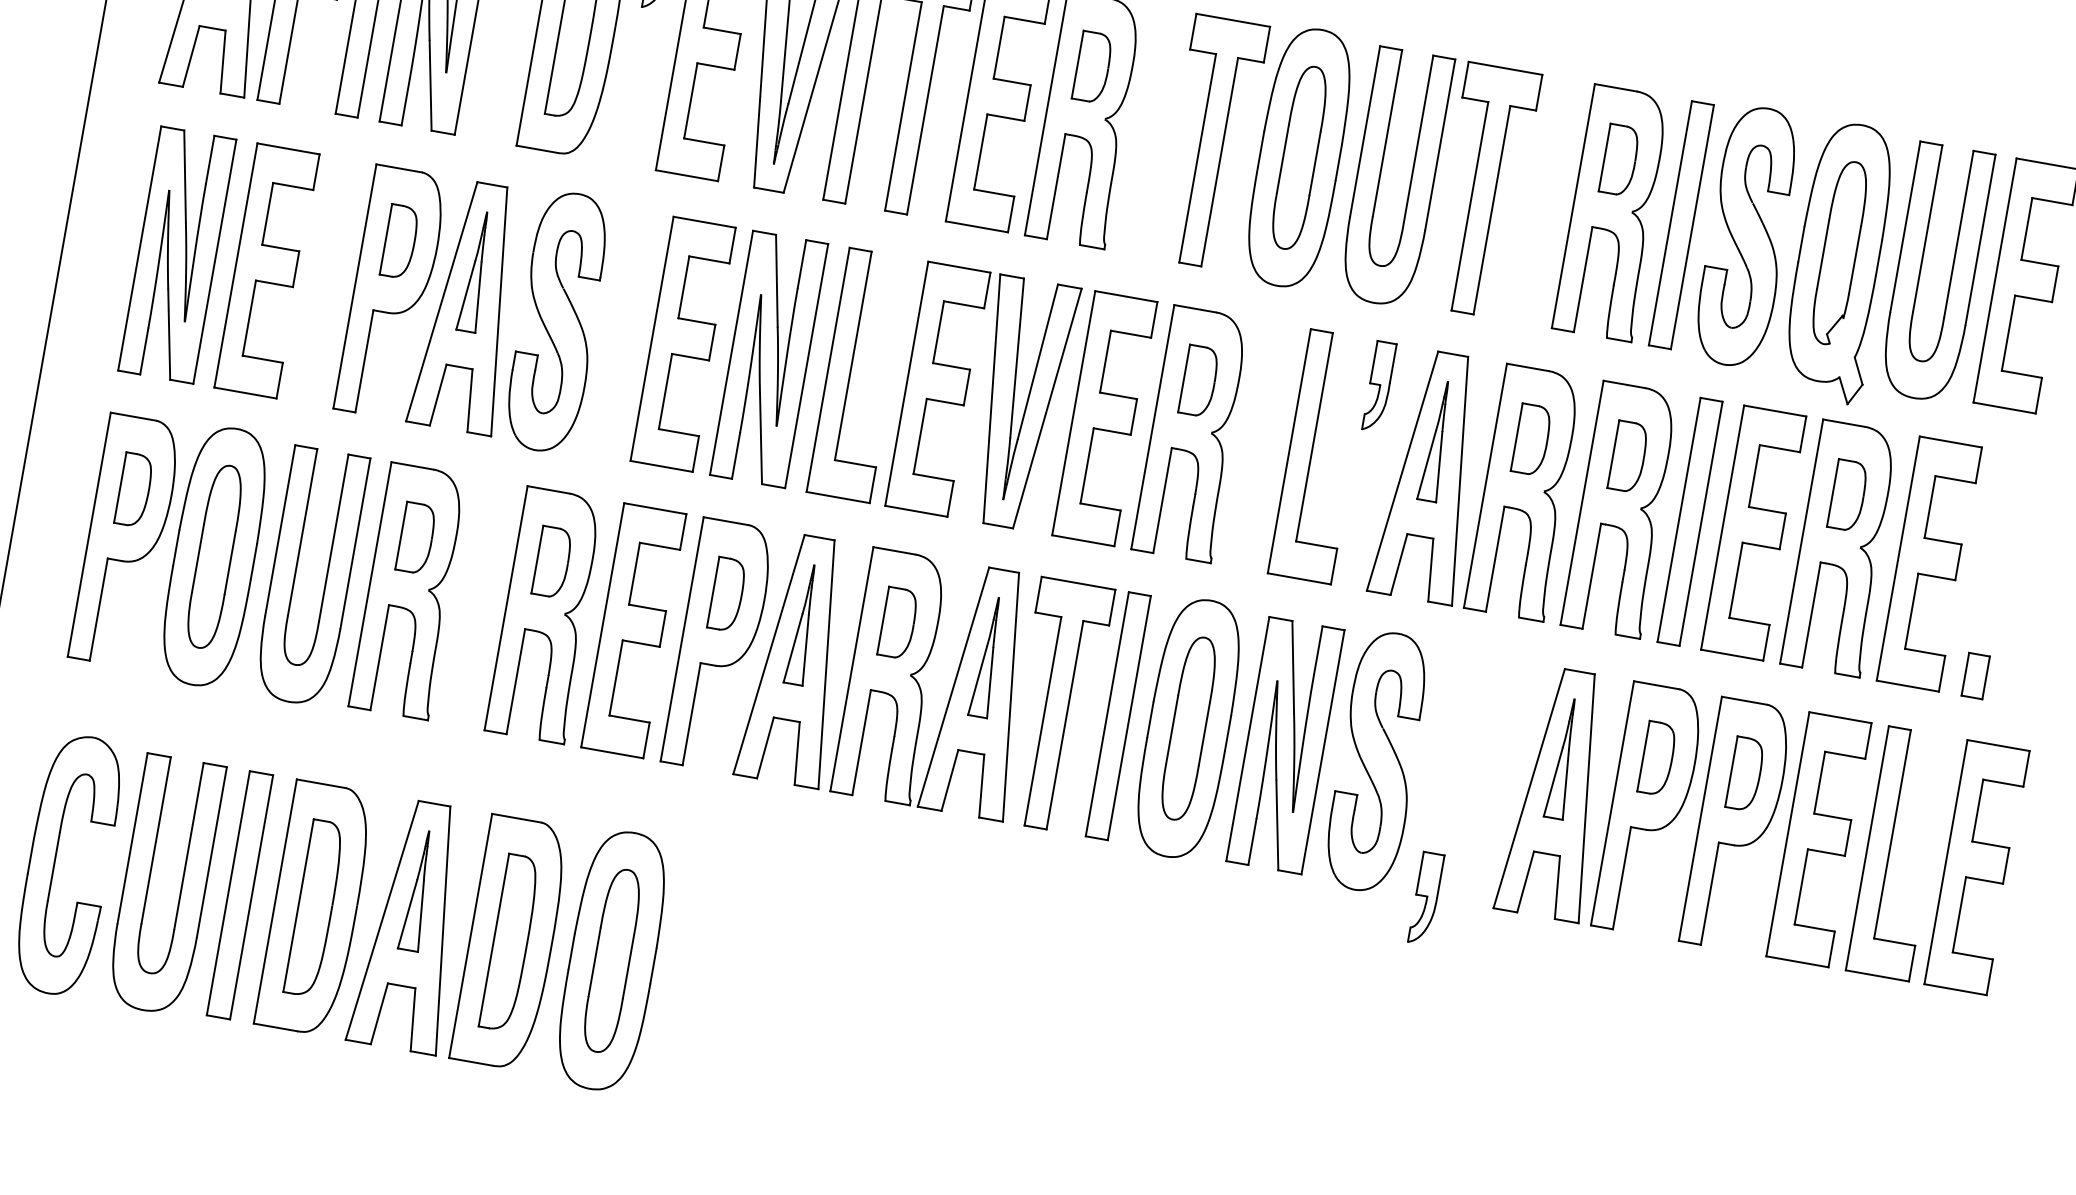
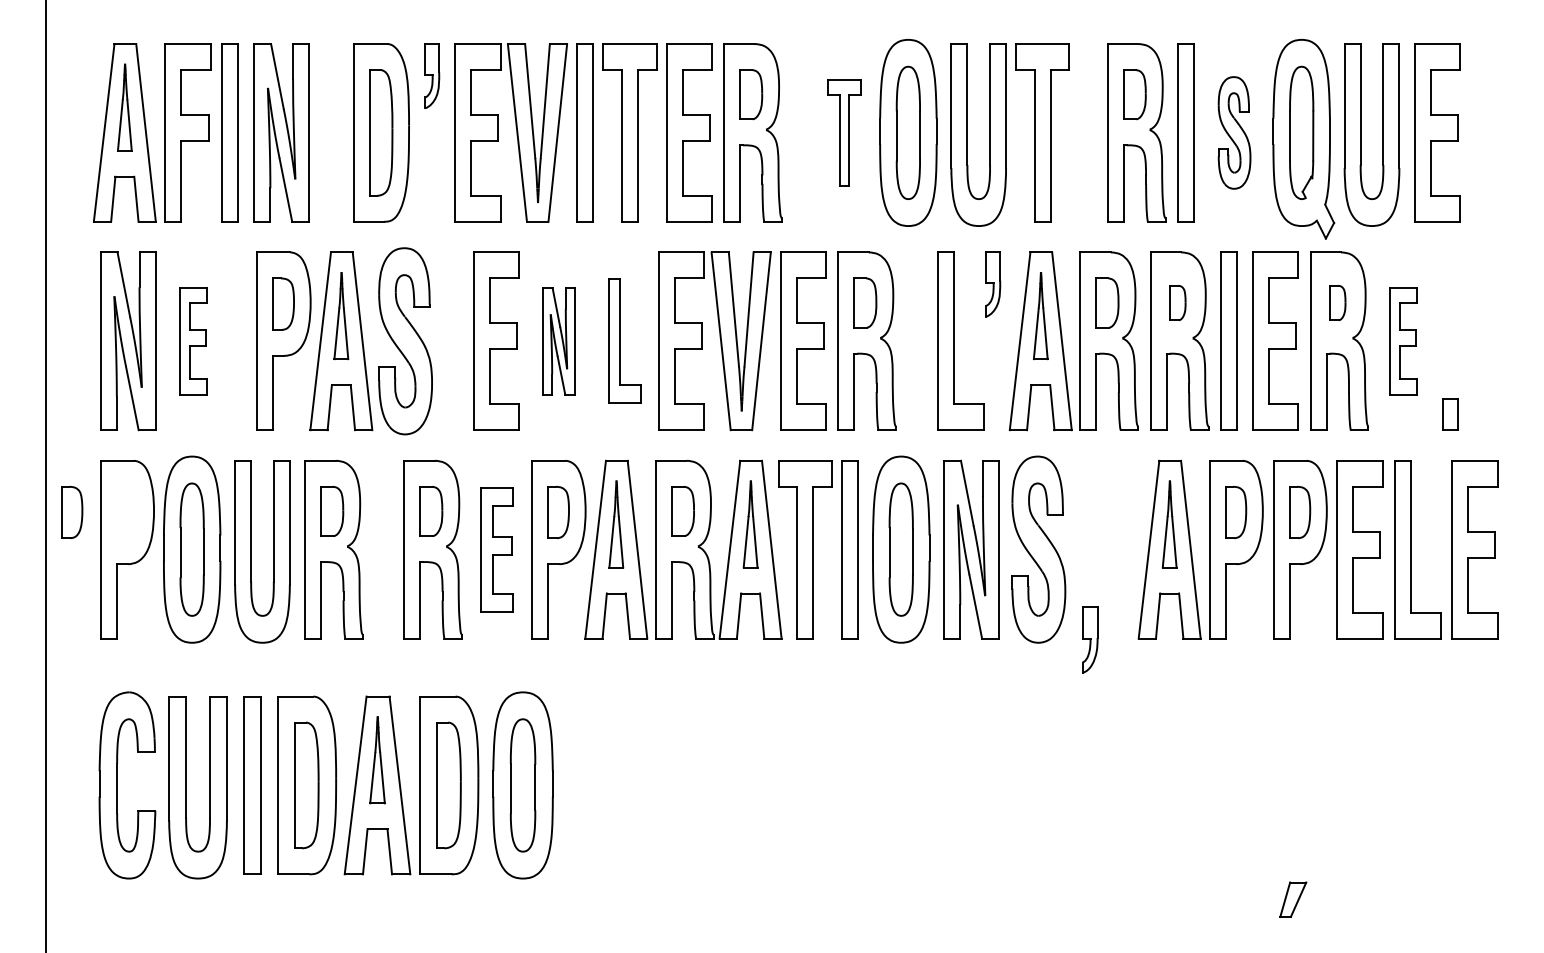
part: (1211, 141) -> (844, 132), size x0.6
part: (1747, 236) -> (1234, 132), size x0.6
part: (267, 269) -> (193, 340), size x0.6
part: (768, 359) -> (558, 341), size x0.6
part: (859, 374) -> (624, 340), size x0.7
part: (1628, 455) -> (1177, 302), size x0.7
part: (135, 488) -> (72, 511), moved
part: (1847, 494) -> (1337, 302), size x0.7
part: (1929, 562) -> (1403, 340), size x0.6
part: (634, 630) -> (497, 549), size x0.7

